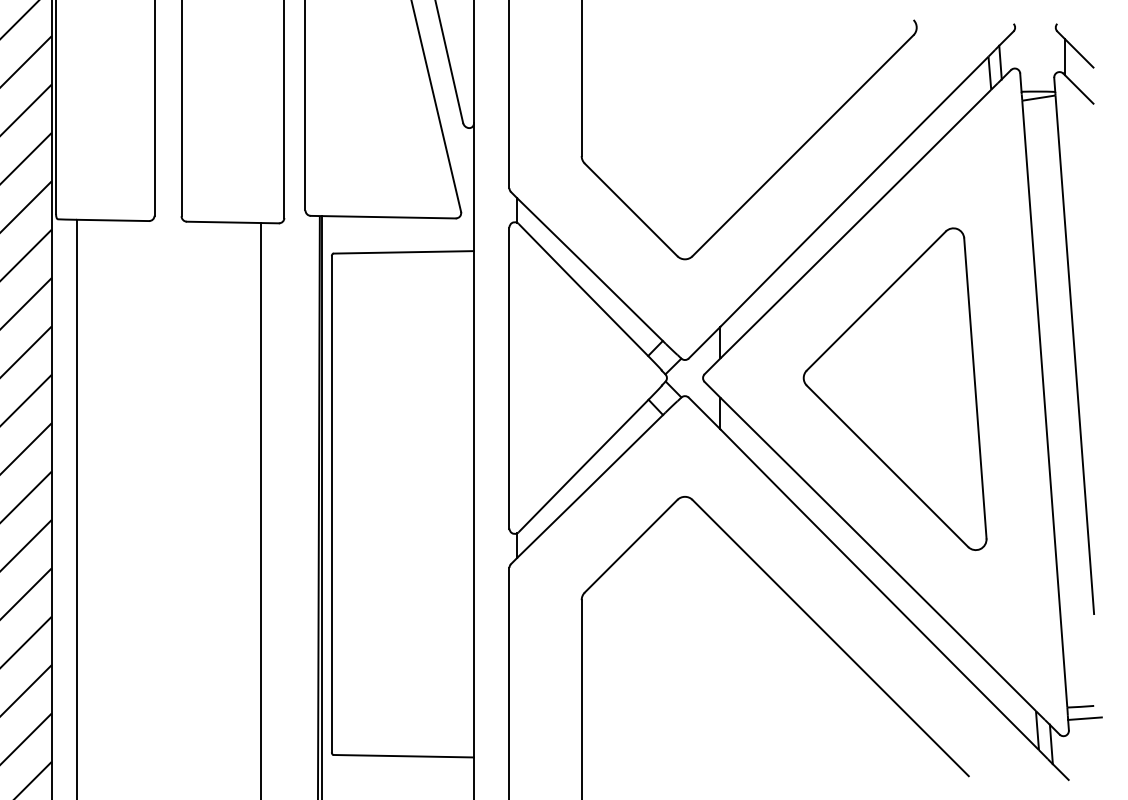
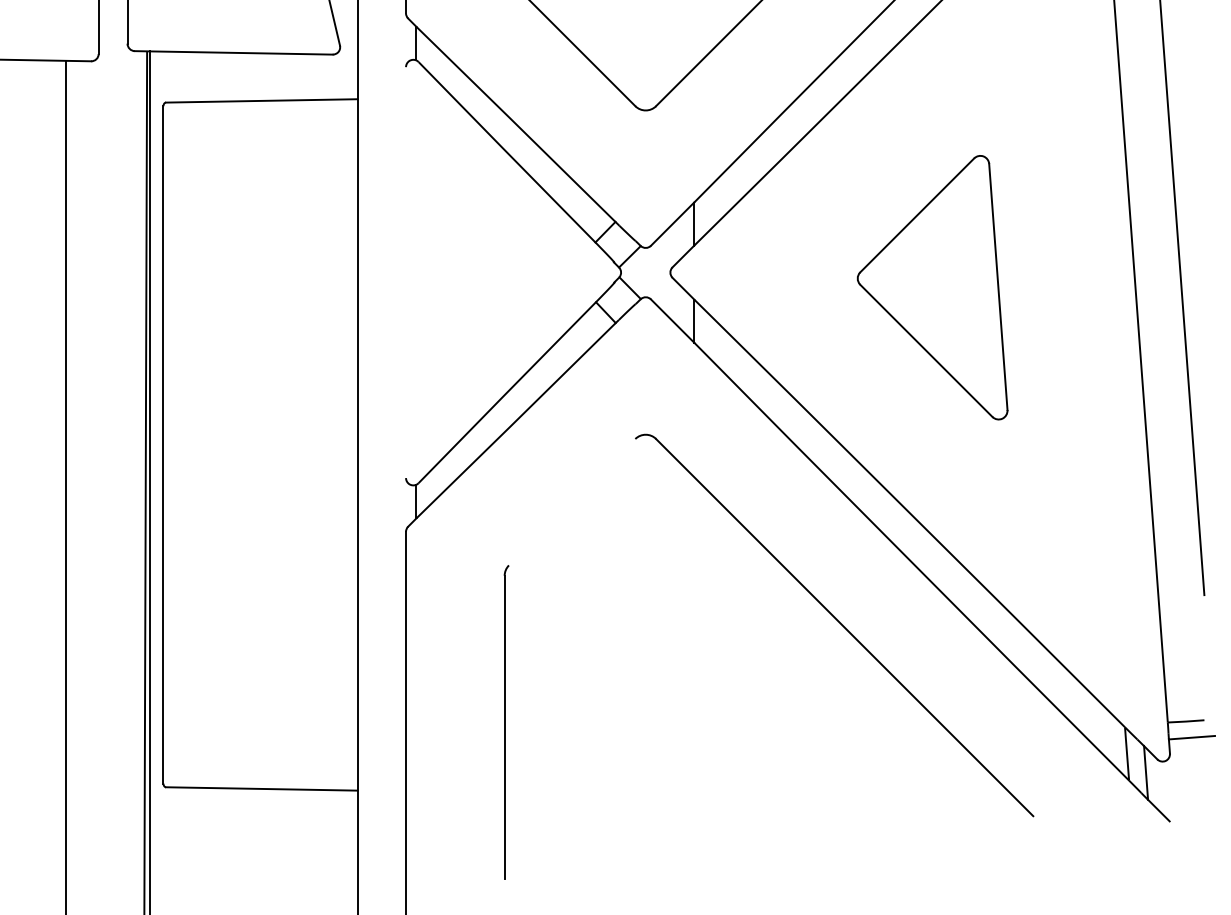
line: (509, 377) -> (406, 271), removed
part: (894, 388) -> (931, 286), size x0.6
line: (630, 546) -> (571, 502), removed

